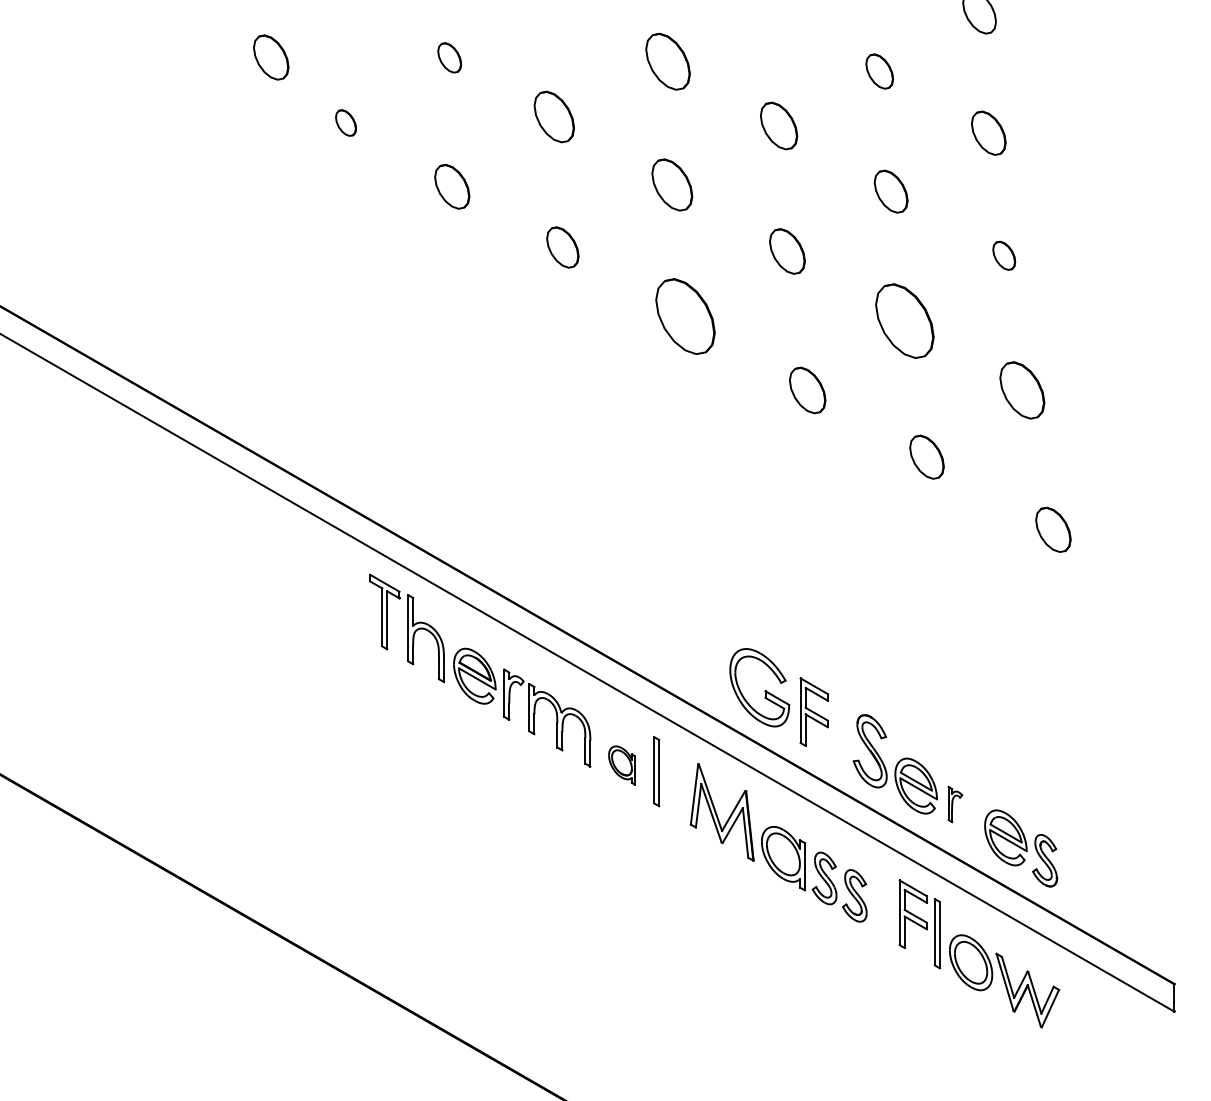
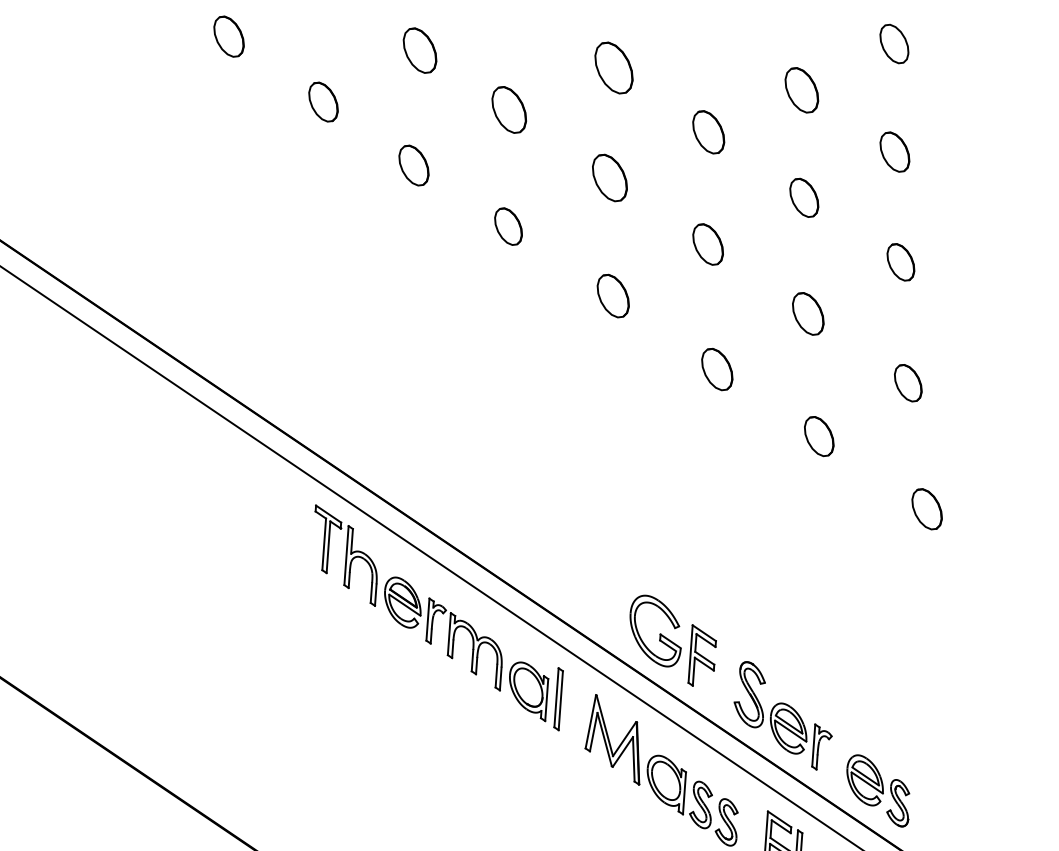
part: (271, 57) -> (229, 36), moved
part: (449, 57) -> (419, 50), size x1.67
part: (879, 71) -> (801, 90), size x1.43
part: (345, 122) -> (323, 101), size x1.67
part: (1003, 255) -> (900, 261), size x1.43
part: (685, 316) -> (613, 295), size x0.62
part: (904, 320) -> (807, 313), size x0.62
part: (1021, 390) -> (907, 383), size x0.71
part: (621, 765) -> (527, 691), size x1.67
part: (955, 804) -> (822, 747), size x1.43

